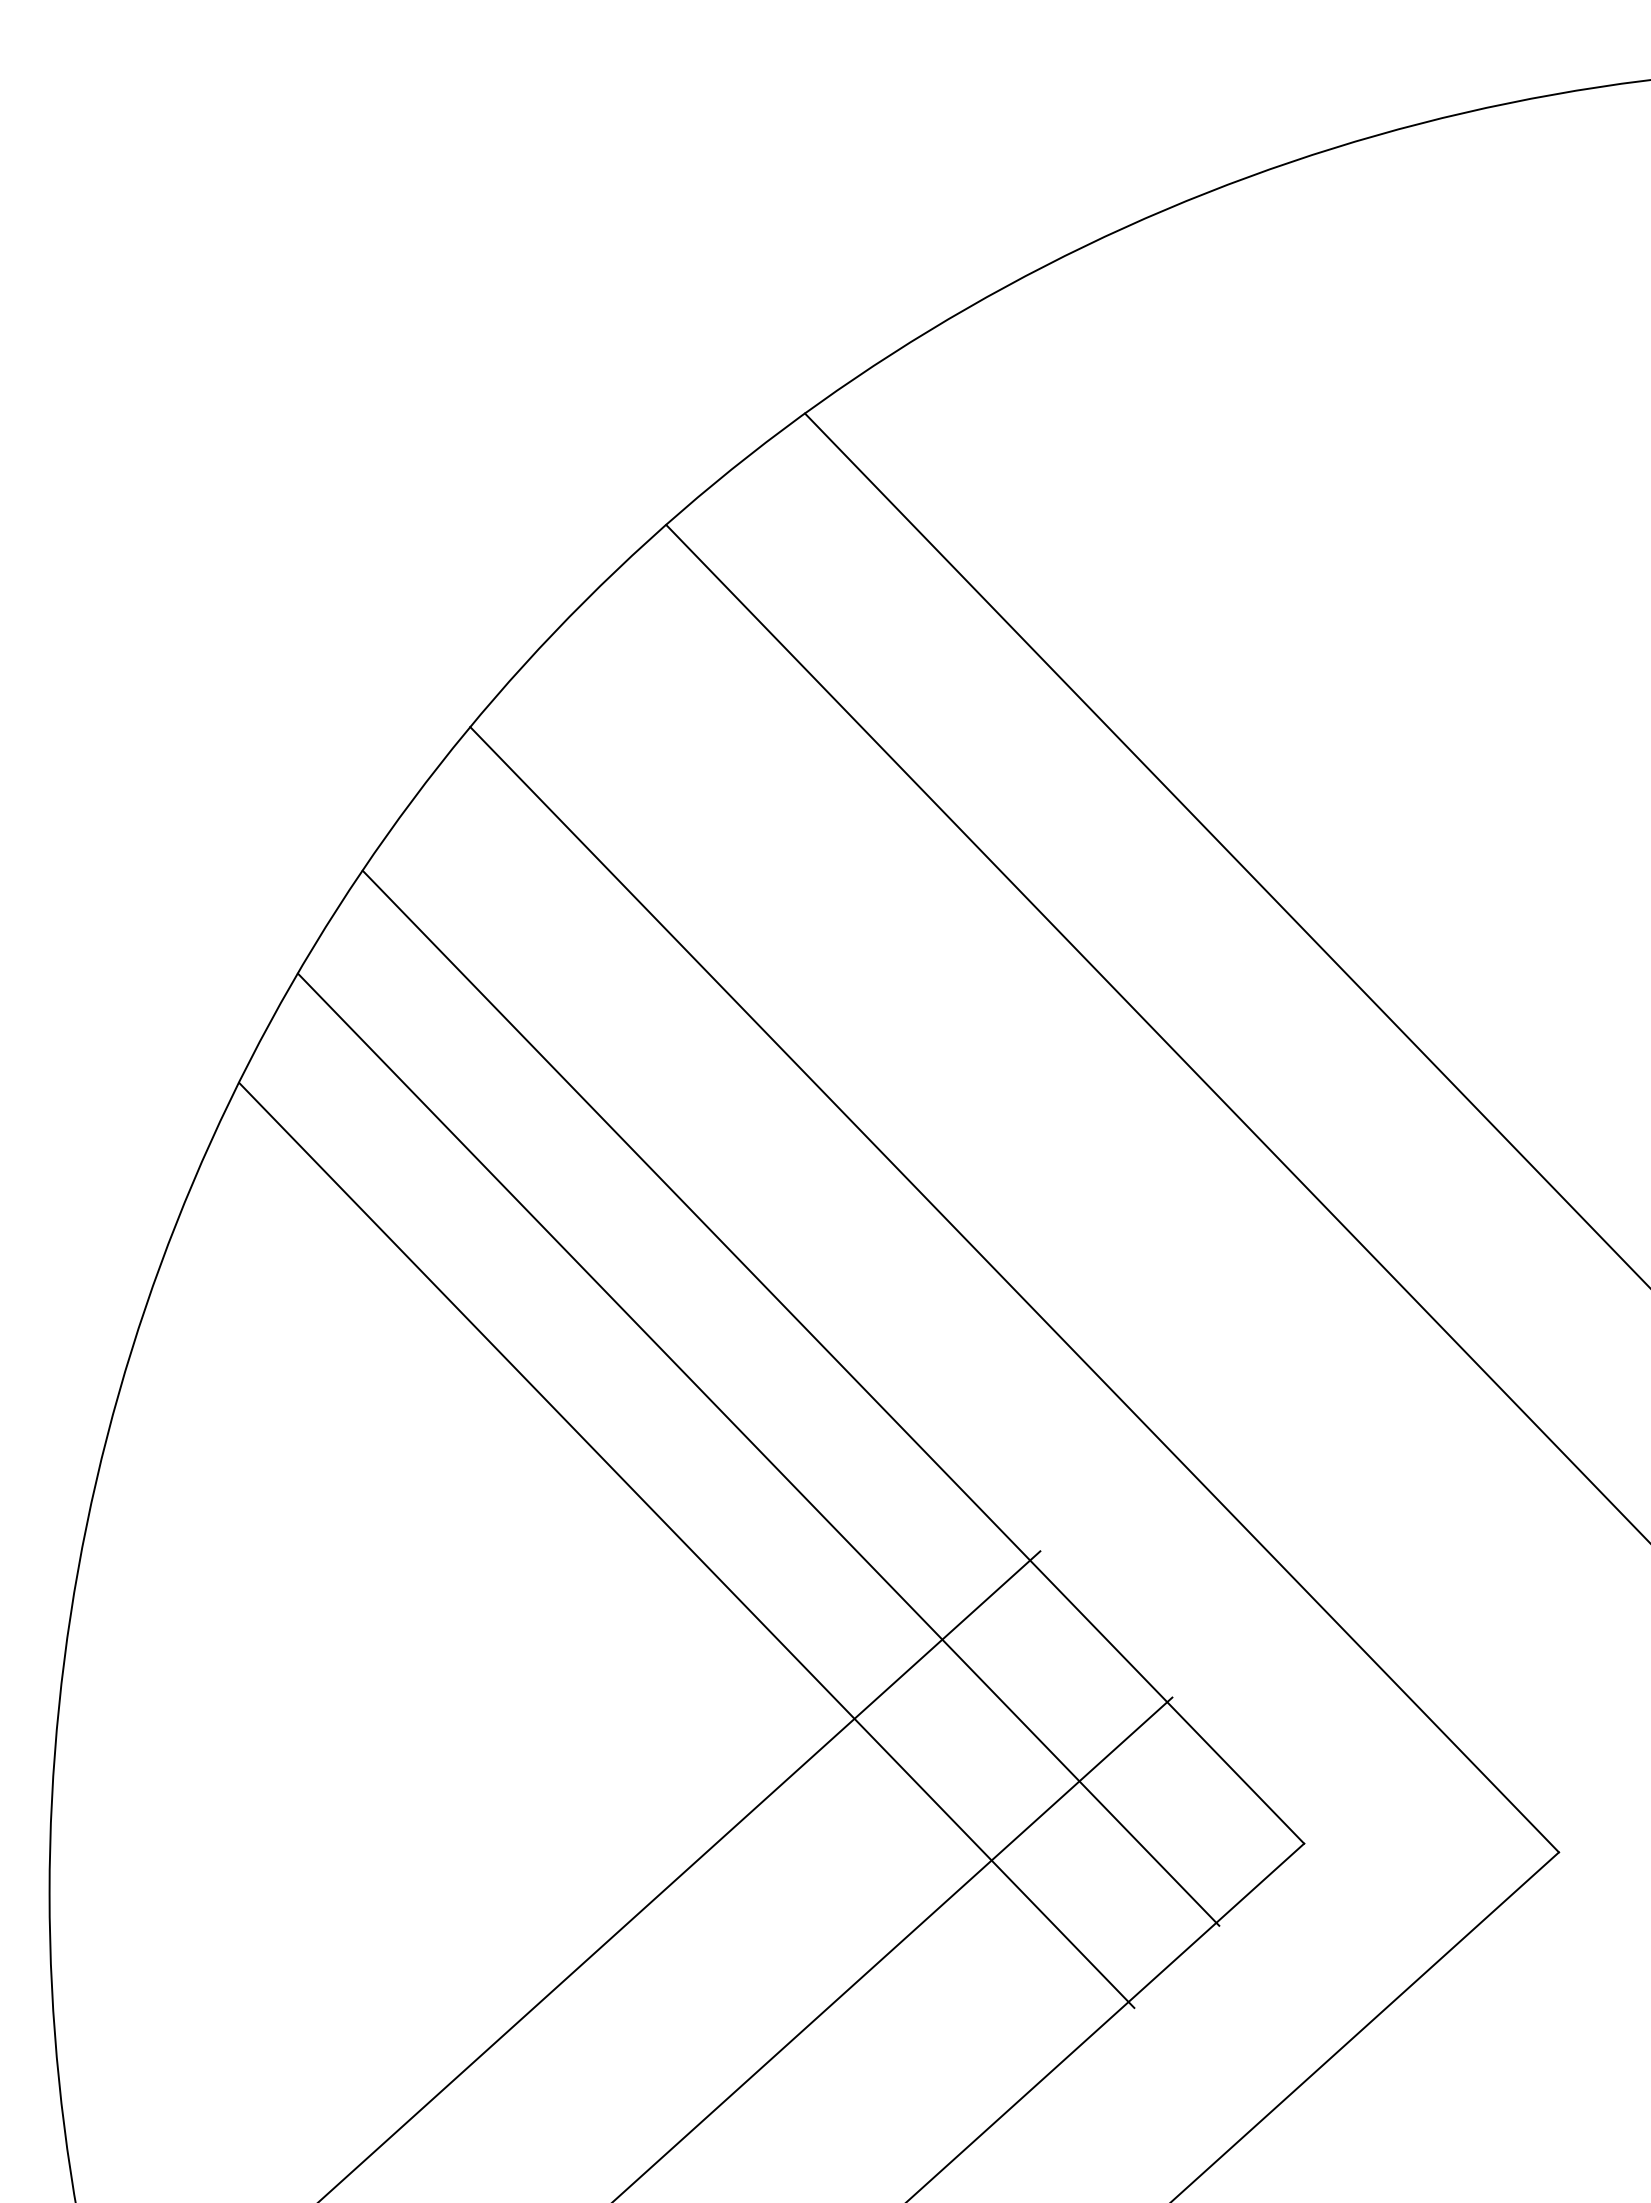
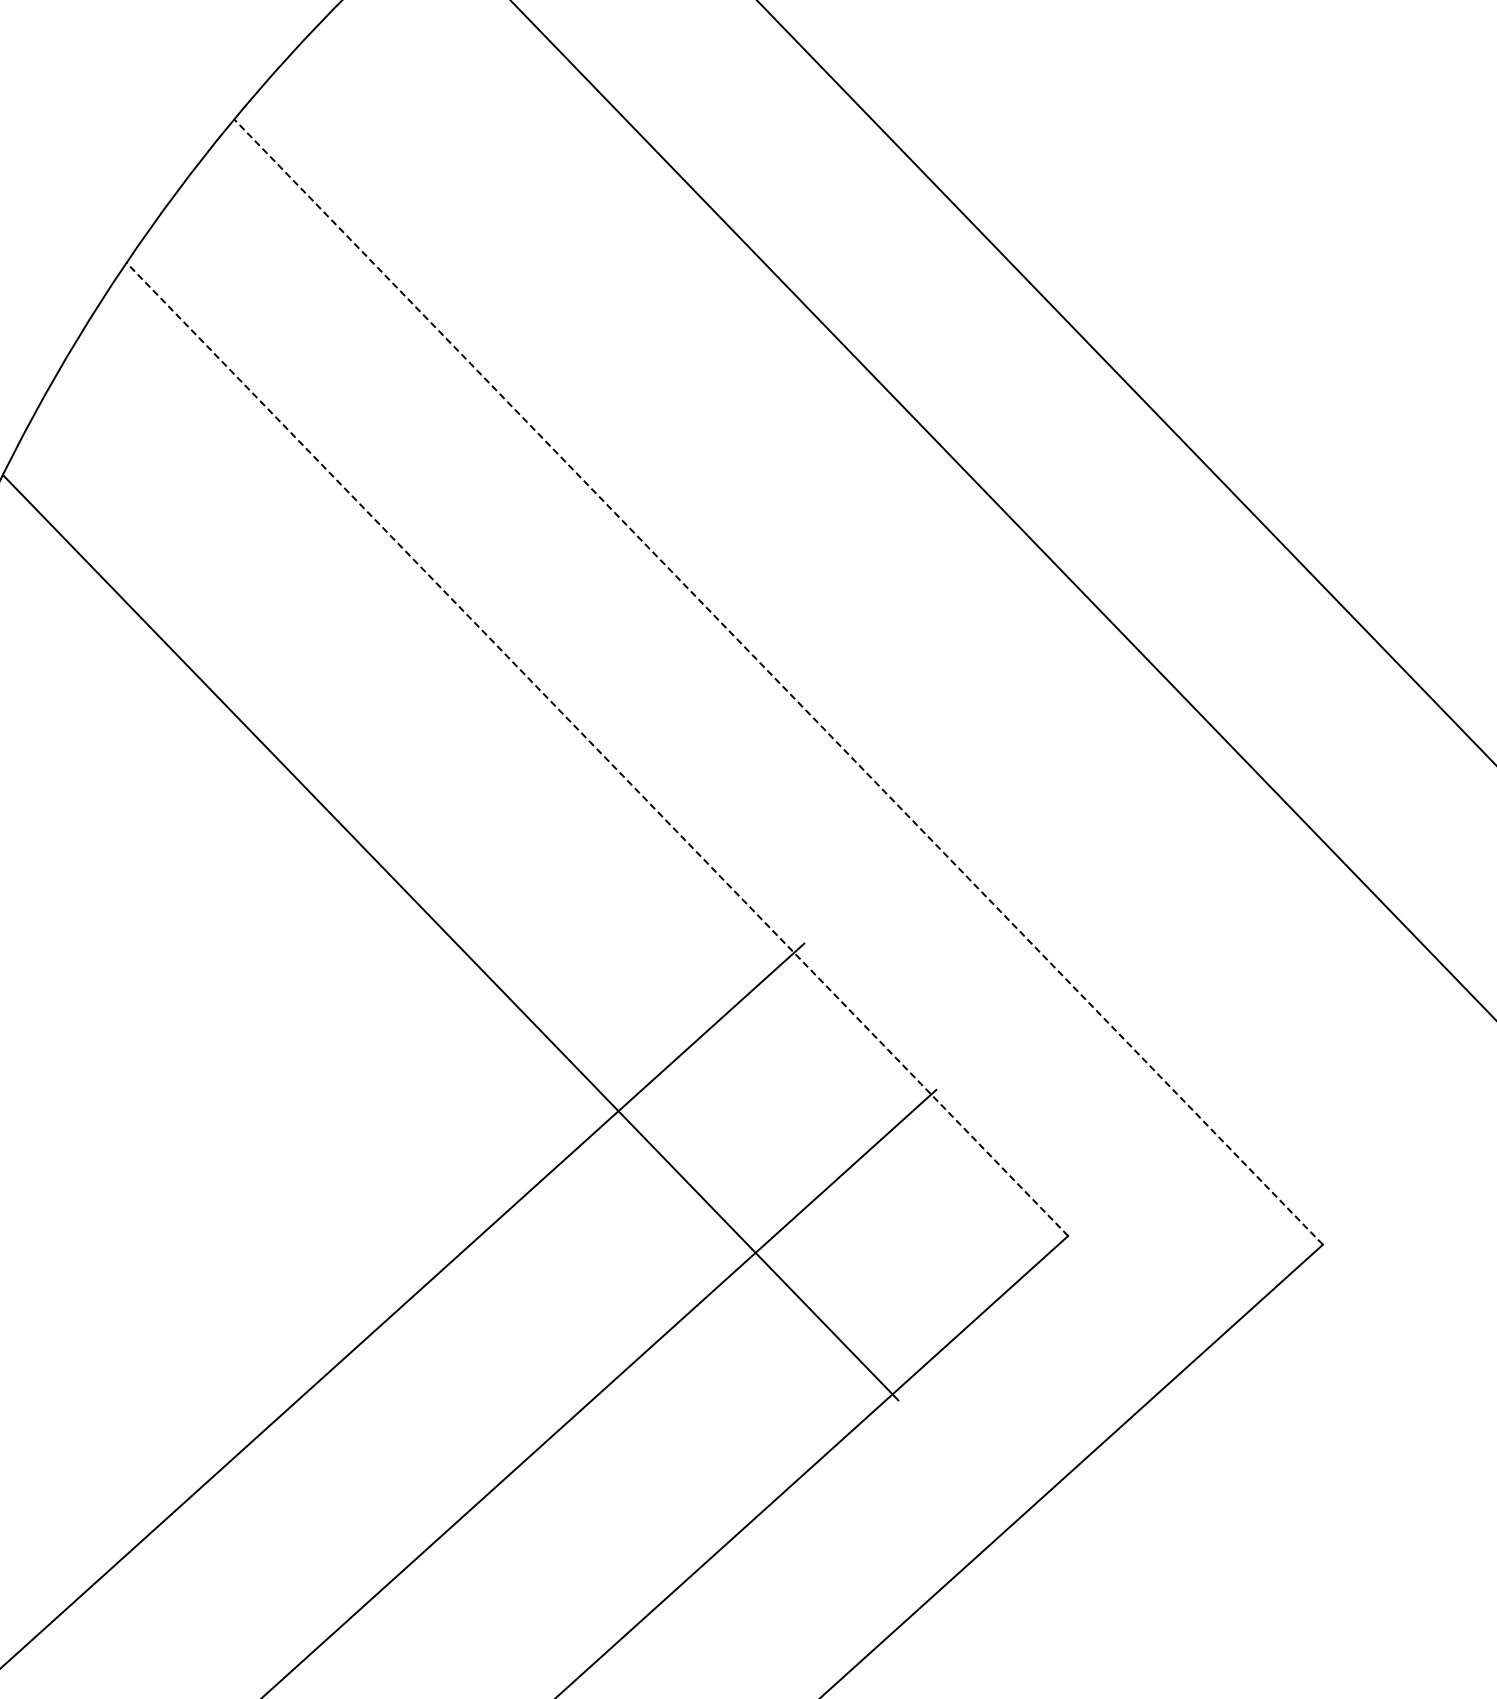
line: (1014, 1289) -> (778, 681), solid -> dashed
line: (833, 1357) -> (597, 749), solid -> dashed
line: (758, 1449) -> (522, 841), removed

